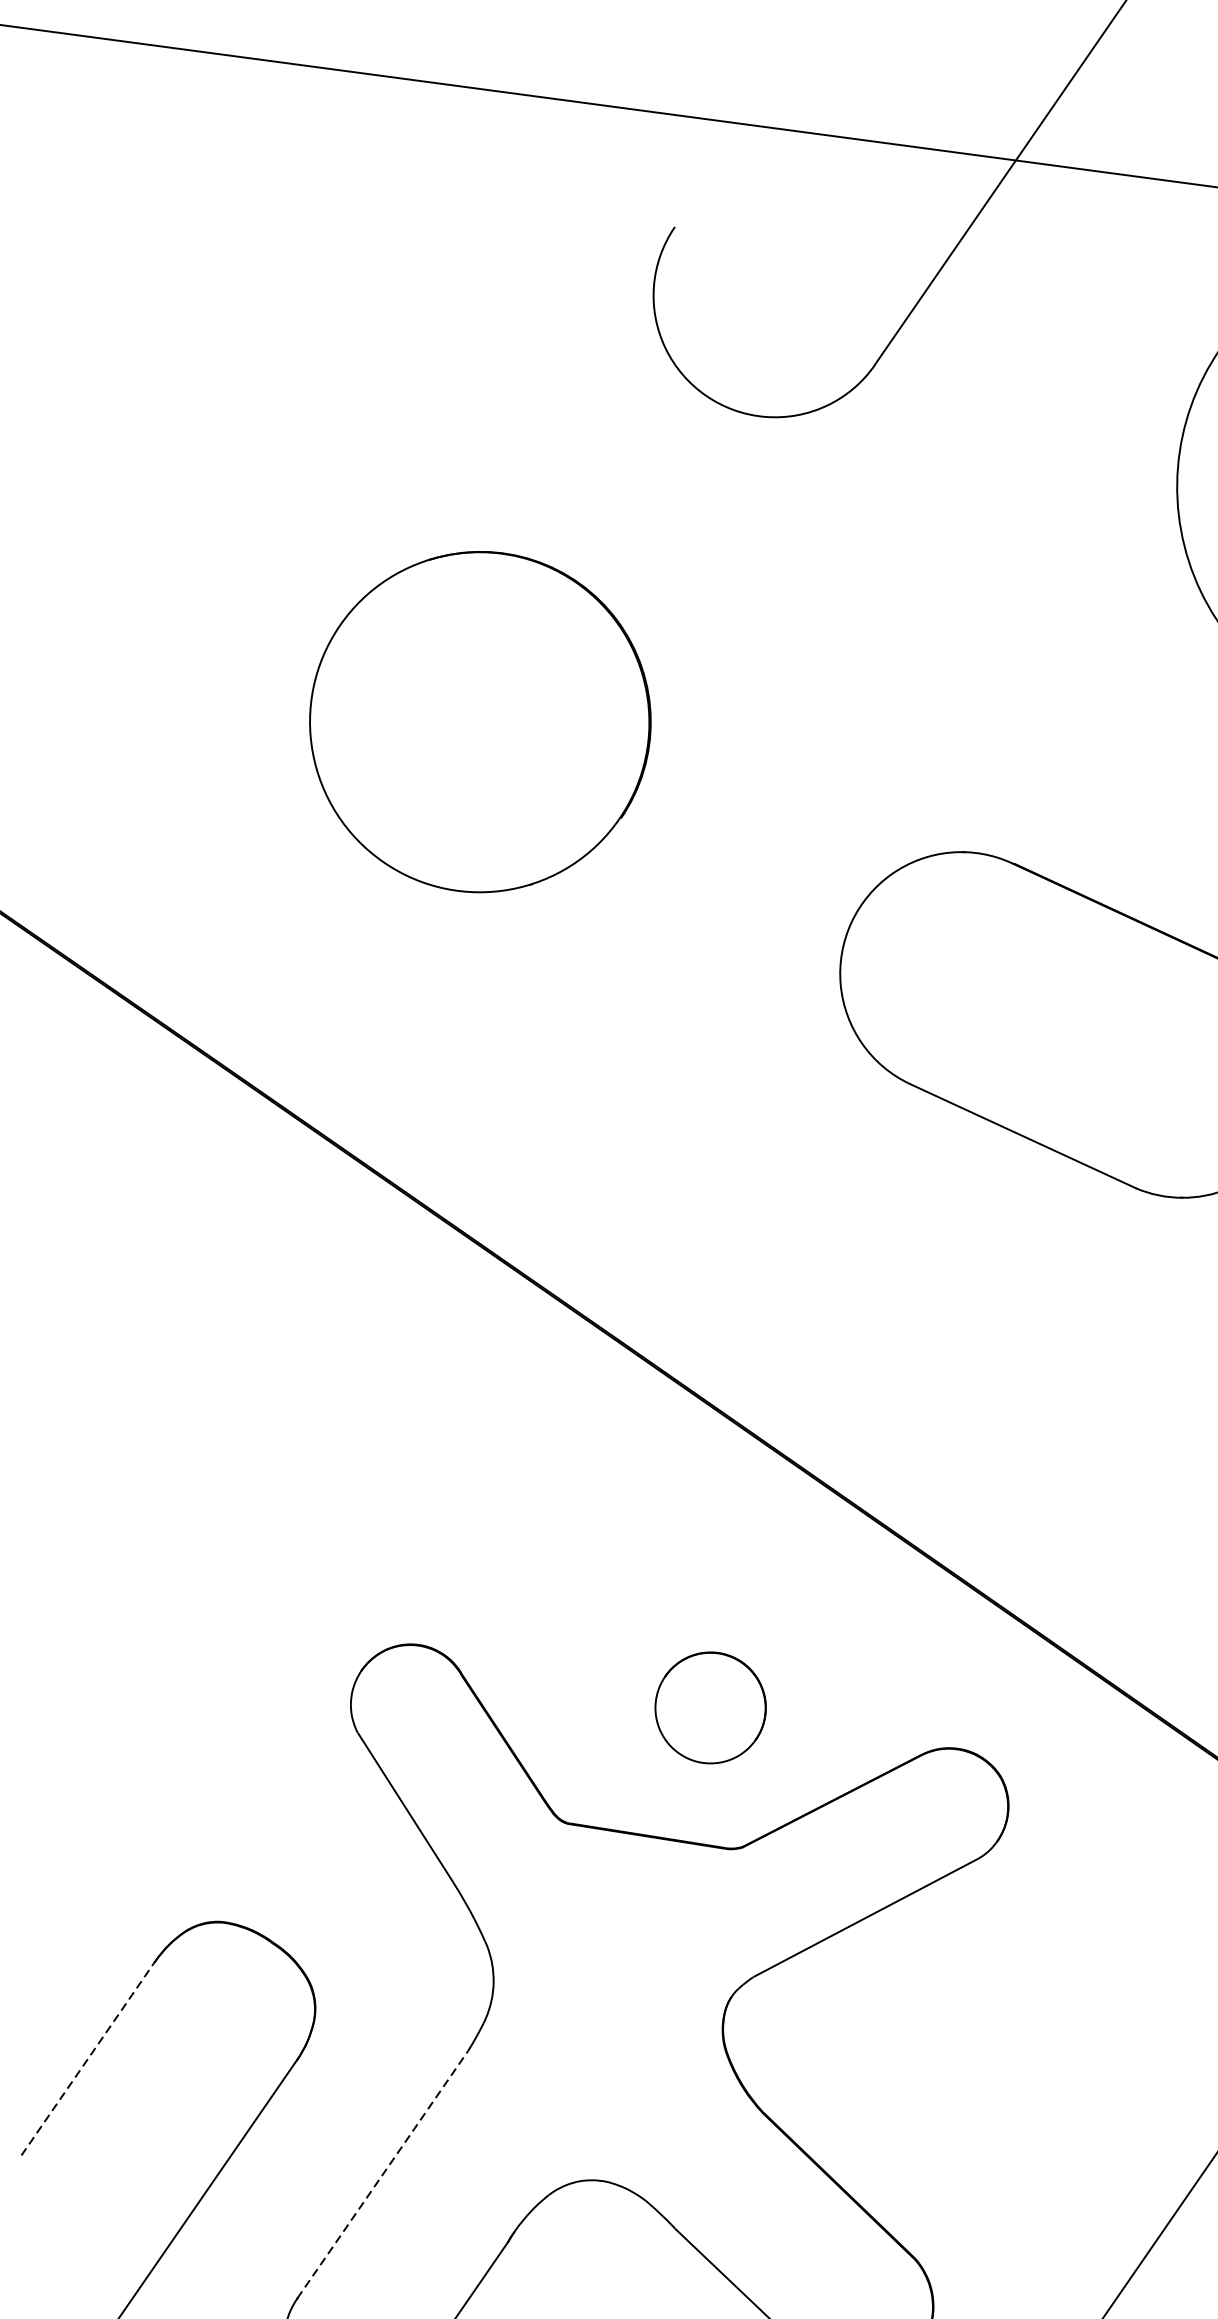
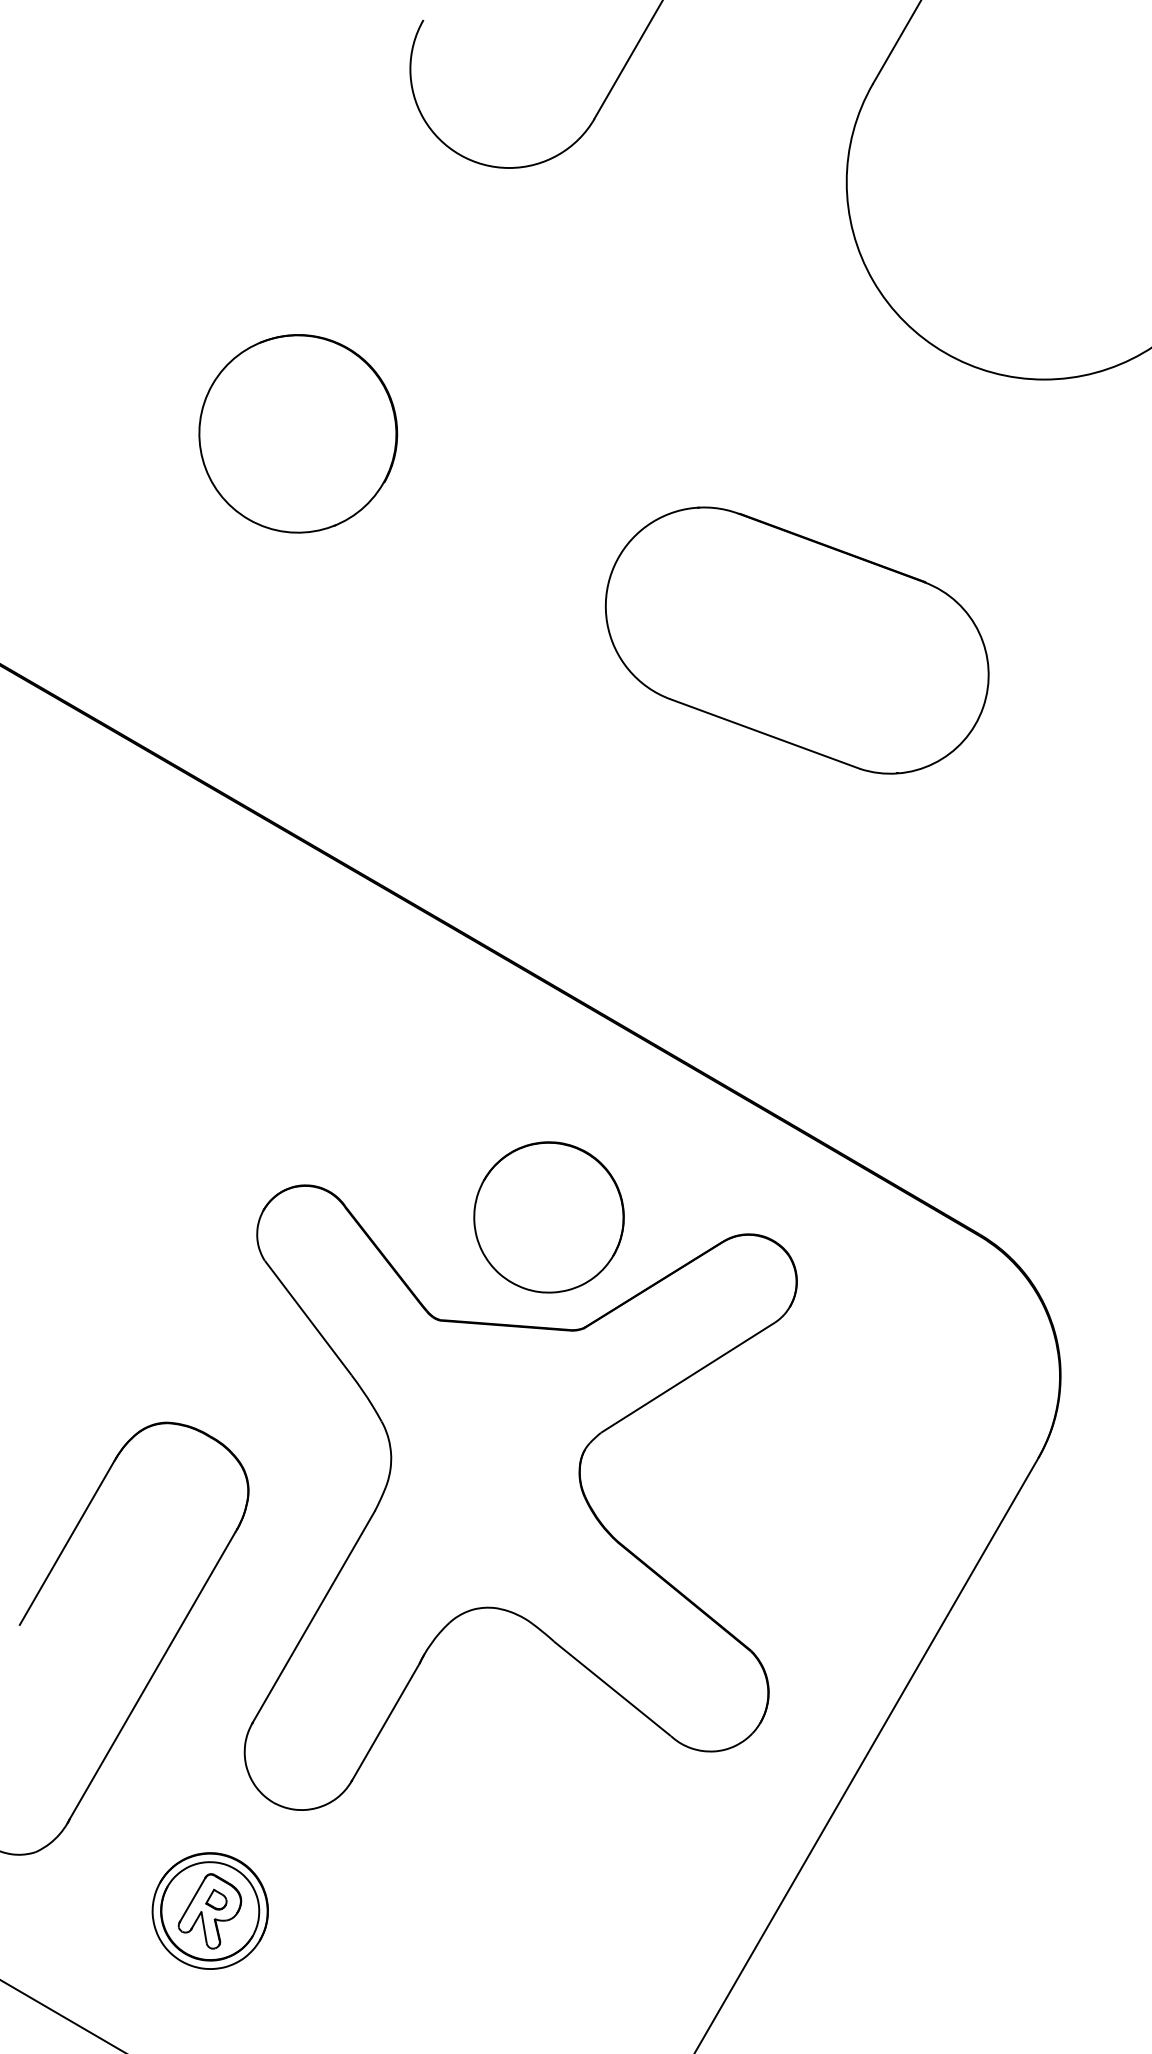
part: (480, 721) -> (298, 433), size x0.71
part: (710, 1707) -> (548, 1217), size x1.67
line: (88, 2059) -> (67, 1542), dashed -> solid
line: (383, 2174) -> (314, 1616), dashed -> solid

